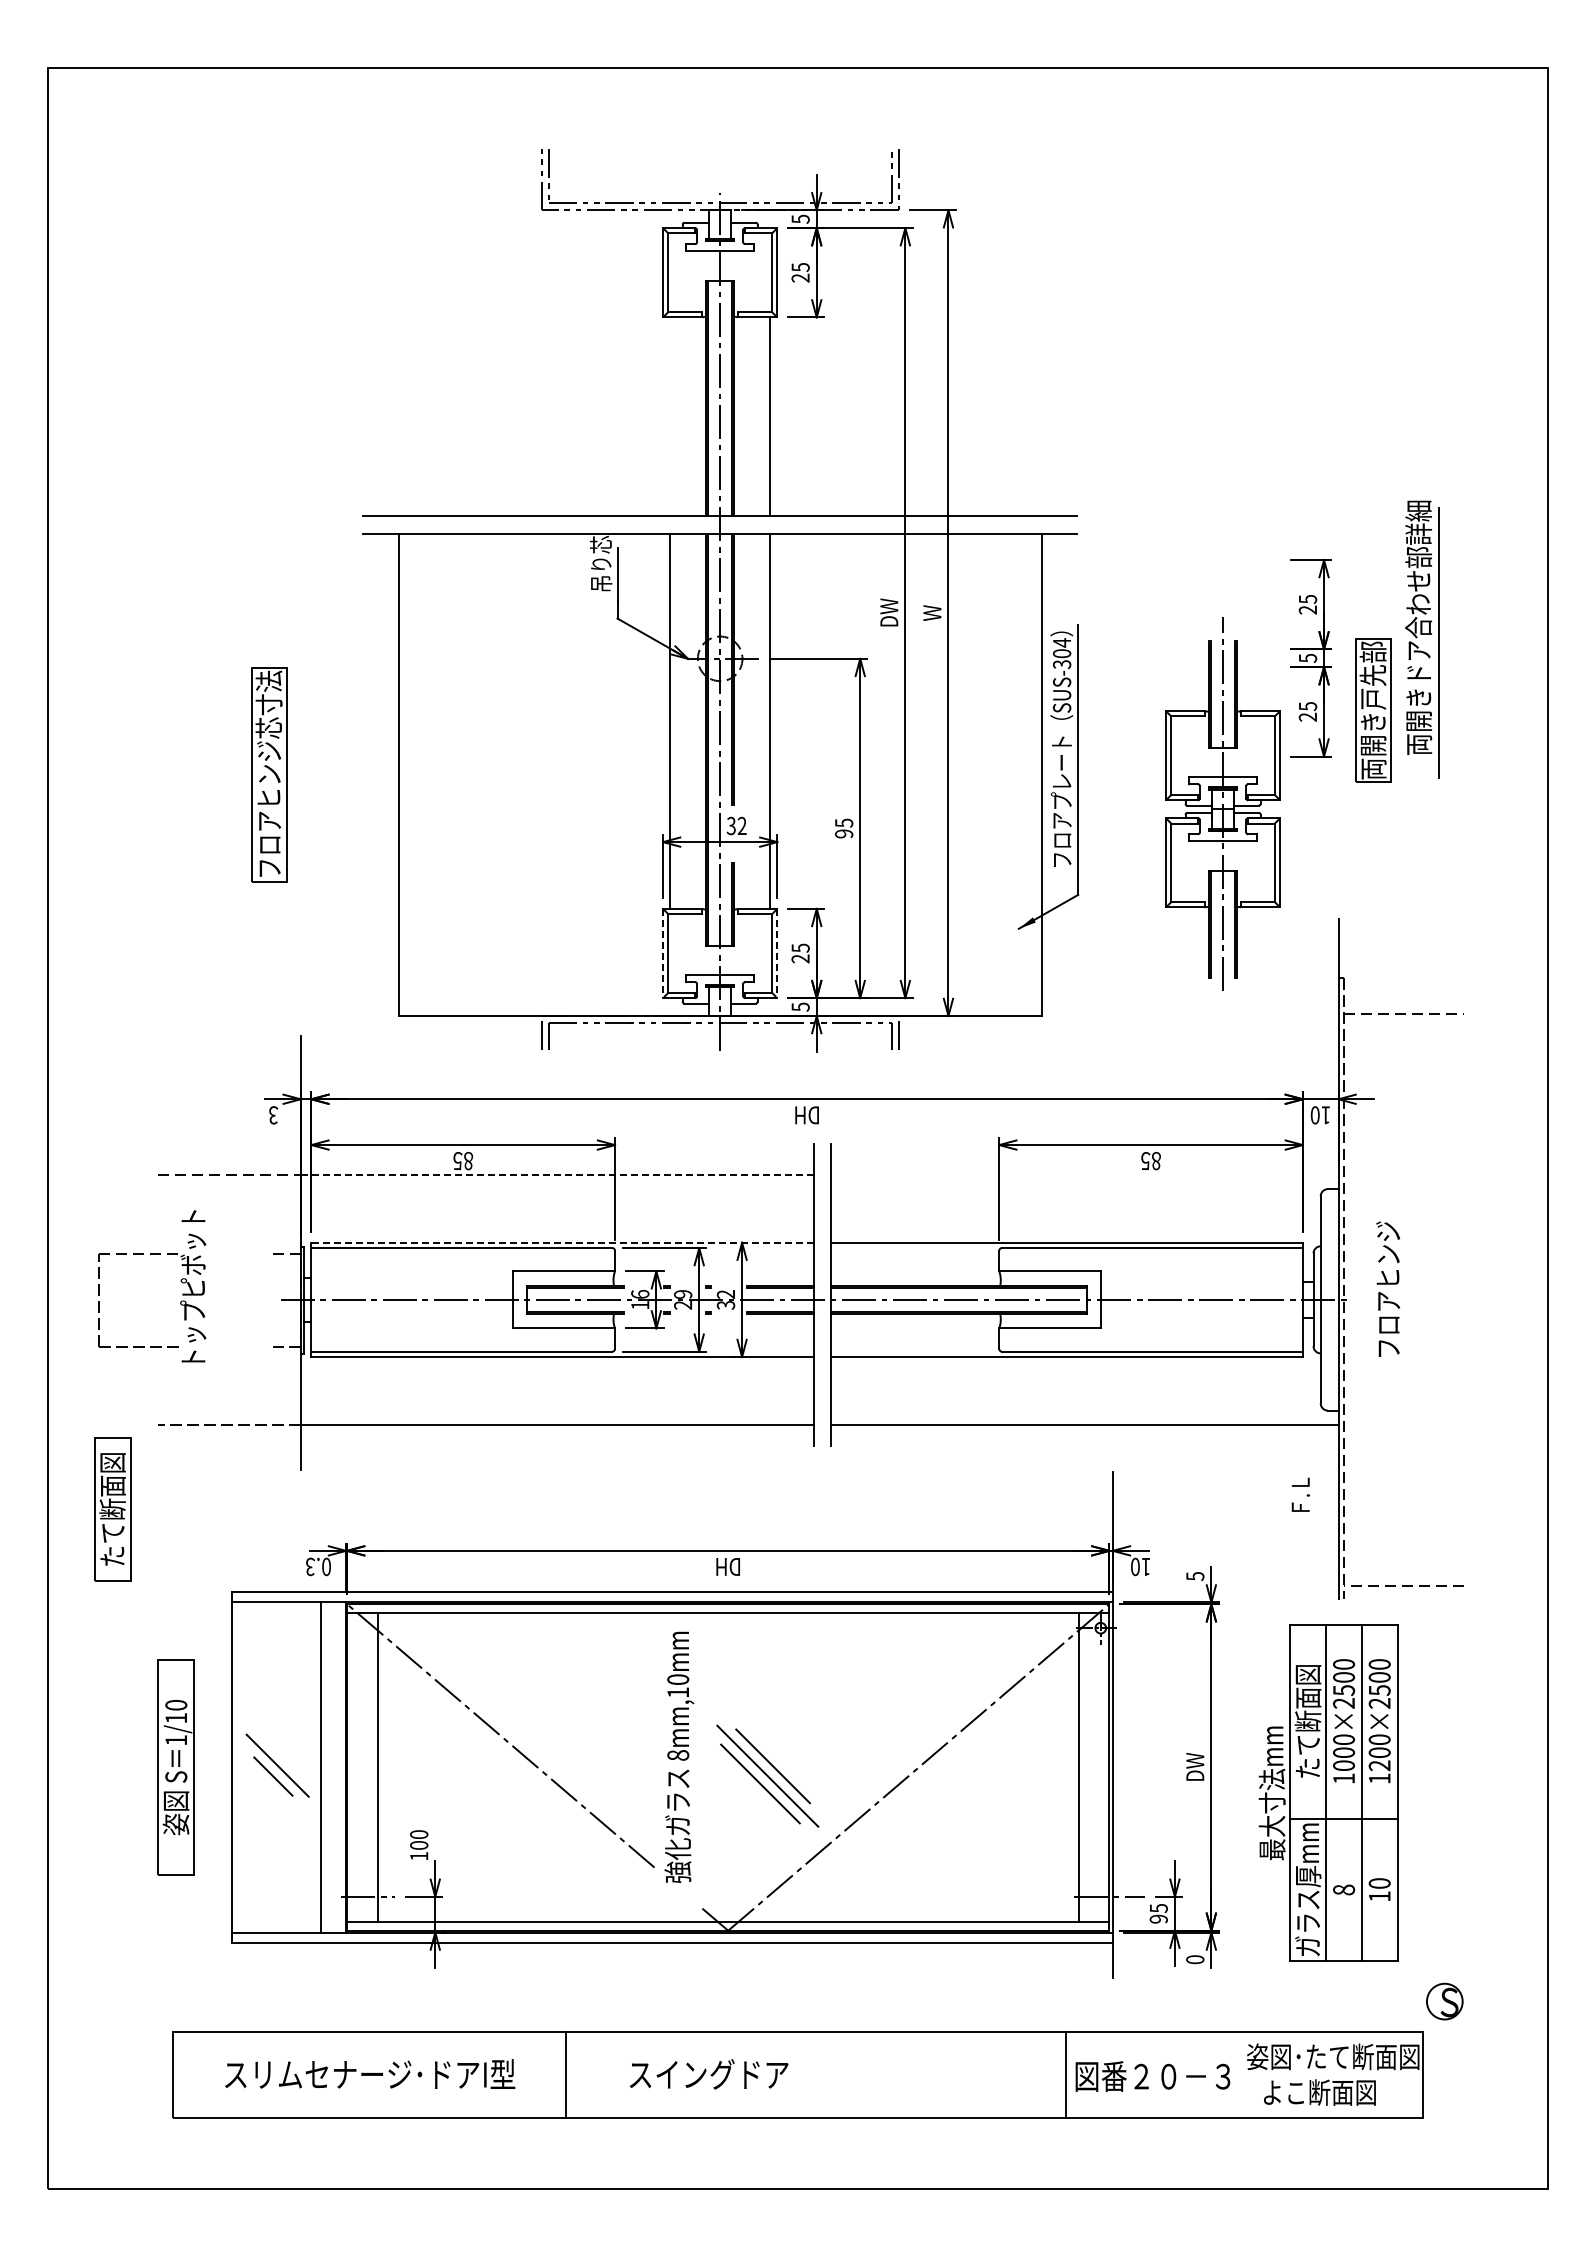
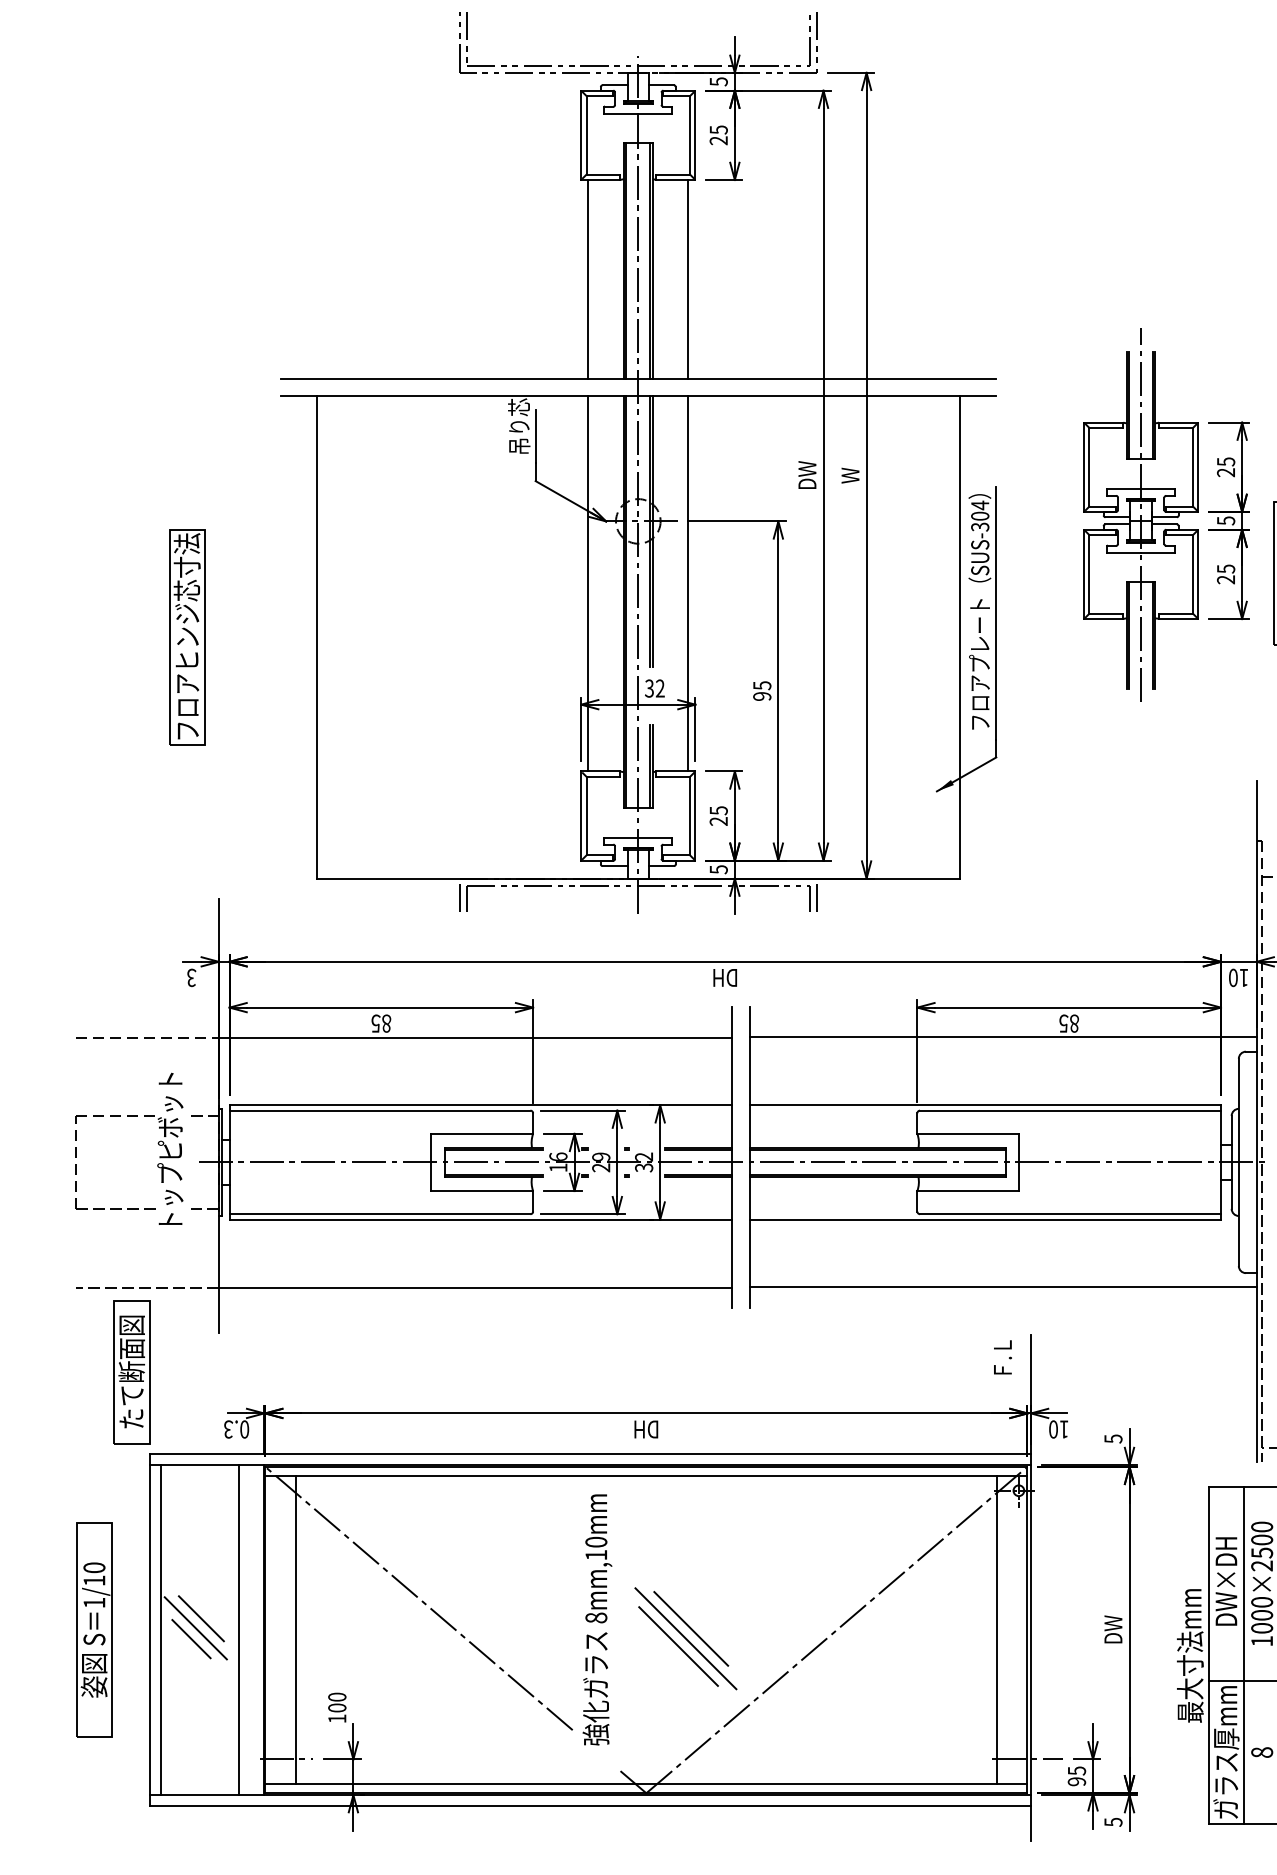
line: (670, 416) -> (588, 279), added
part: (1222, 803) -> (1140, 515), moved
line: (663, 953) -> (581, 816), dashed -> solid
line: (777, 953) -> (695, 816), dashed -> solid
line: (1084, 1174) -> (1002, 1037), added
line: (557, 1175) -> (475, 1038), dashed -> solid
line: (562, 1242) -> (480, 1105), dashed -> solid
part: (180, 1281) -> (157, 1144), moved
text: (1300, 1494) -> (1002, 1357), moved
part: (112, 1509) -> (131, 1372), moved
text: (1307, 1721) -> (1225, 1584), たて断面図 -> DW×DH
line: (282, 1755) -> (200, 1618), added
line: (242, 1767) -> (160, 1630), added
text: (1195, 1959) -> (1113, 1822), 0 -> 5

